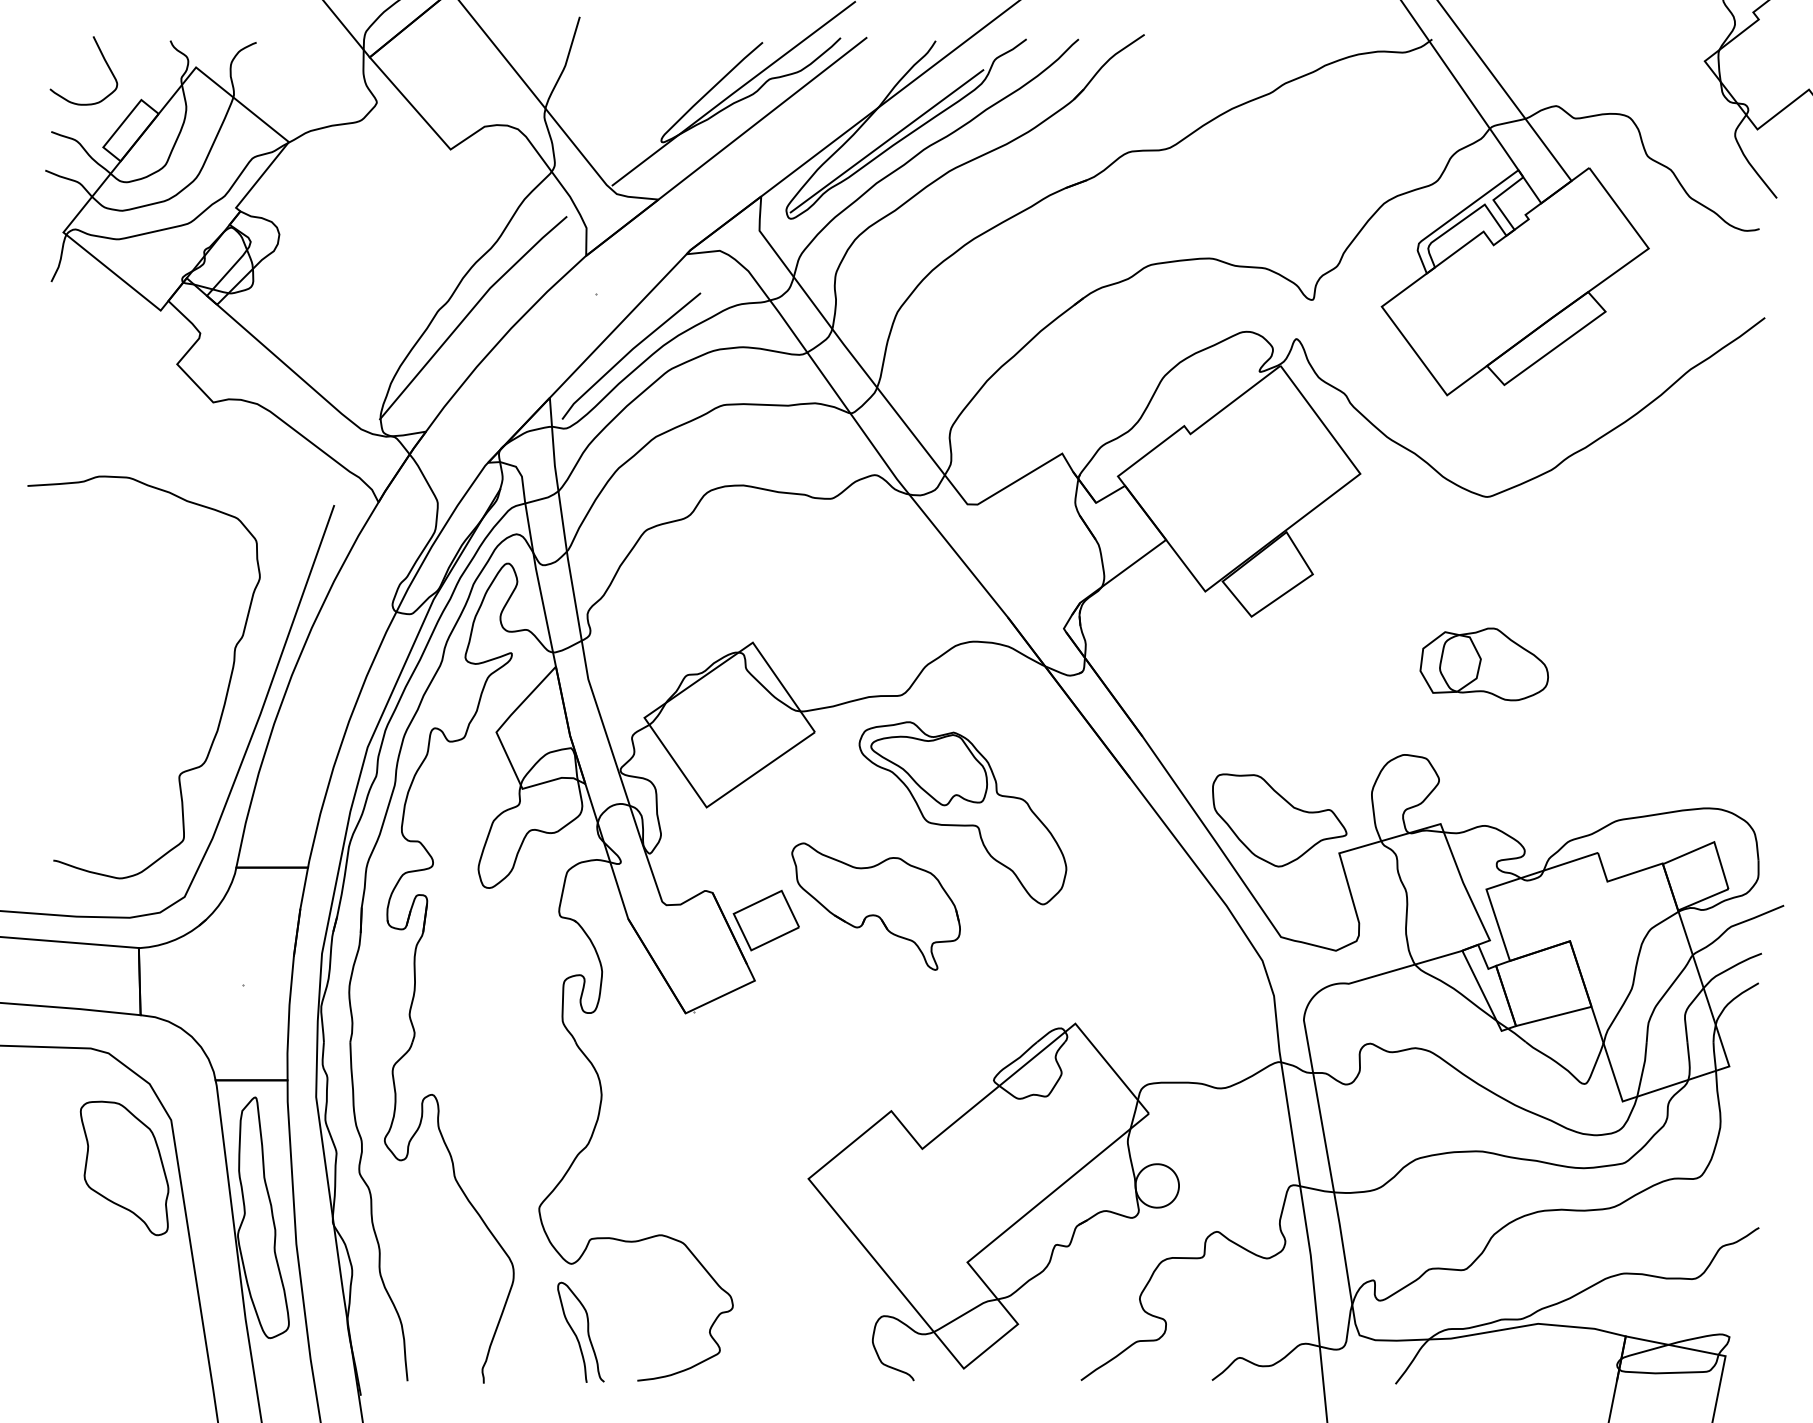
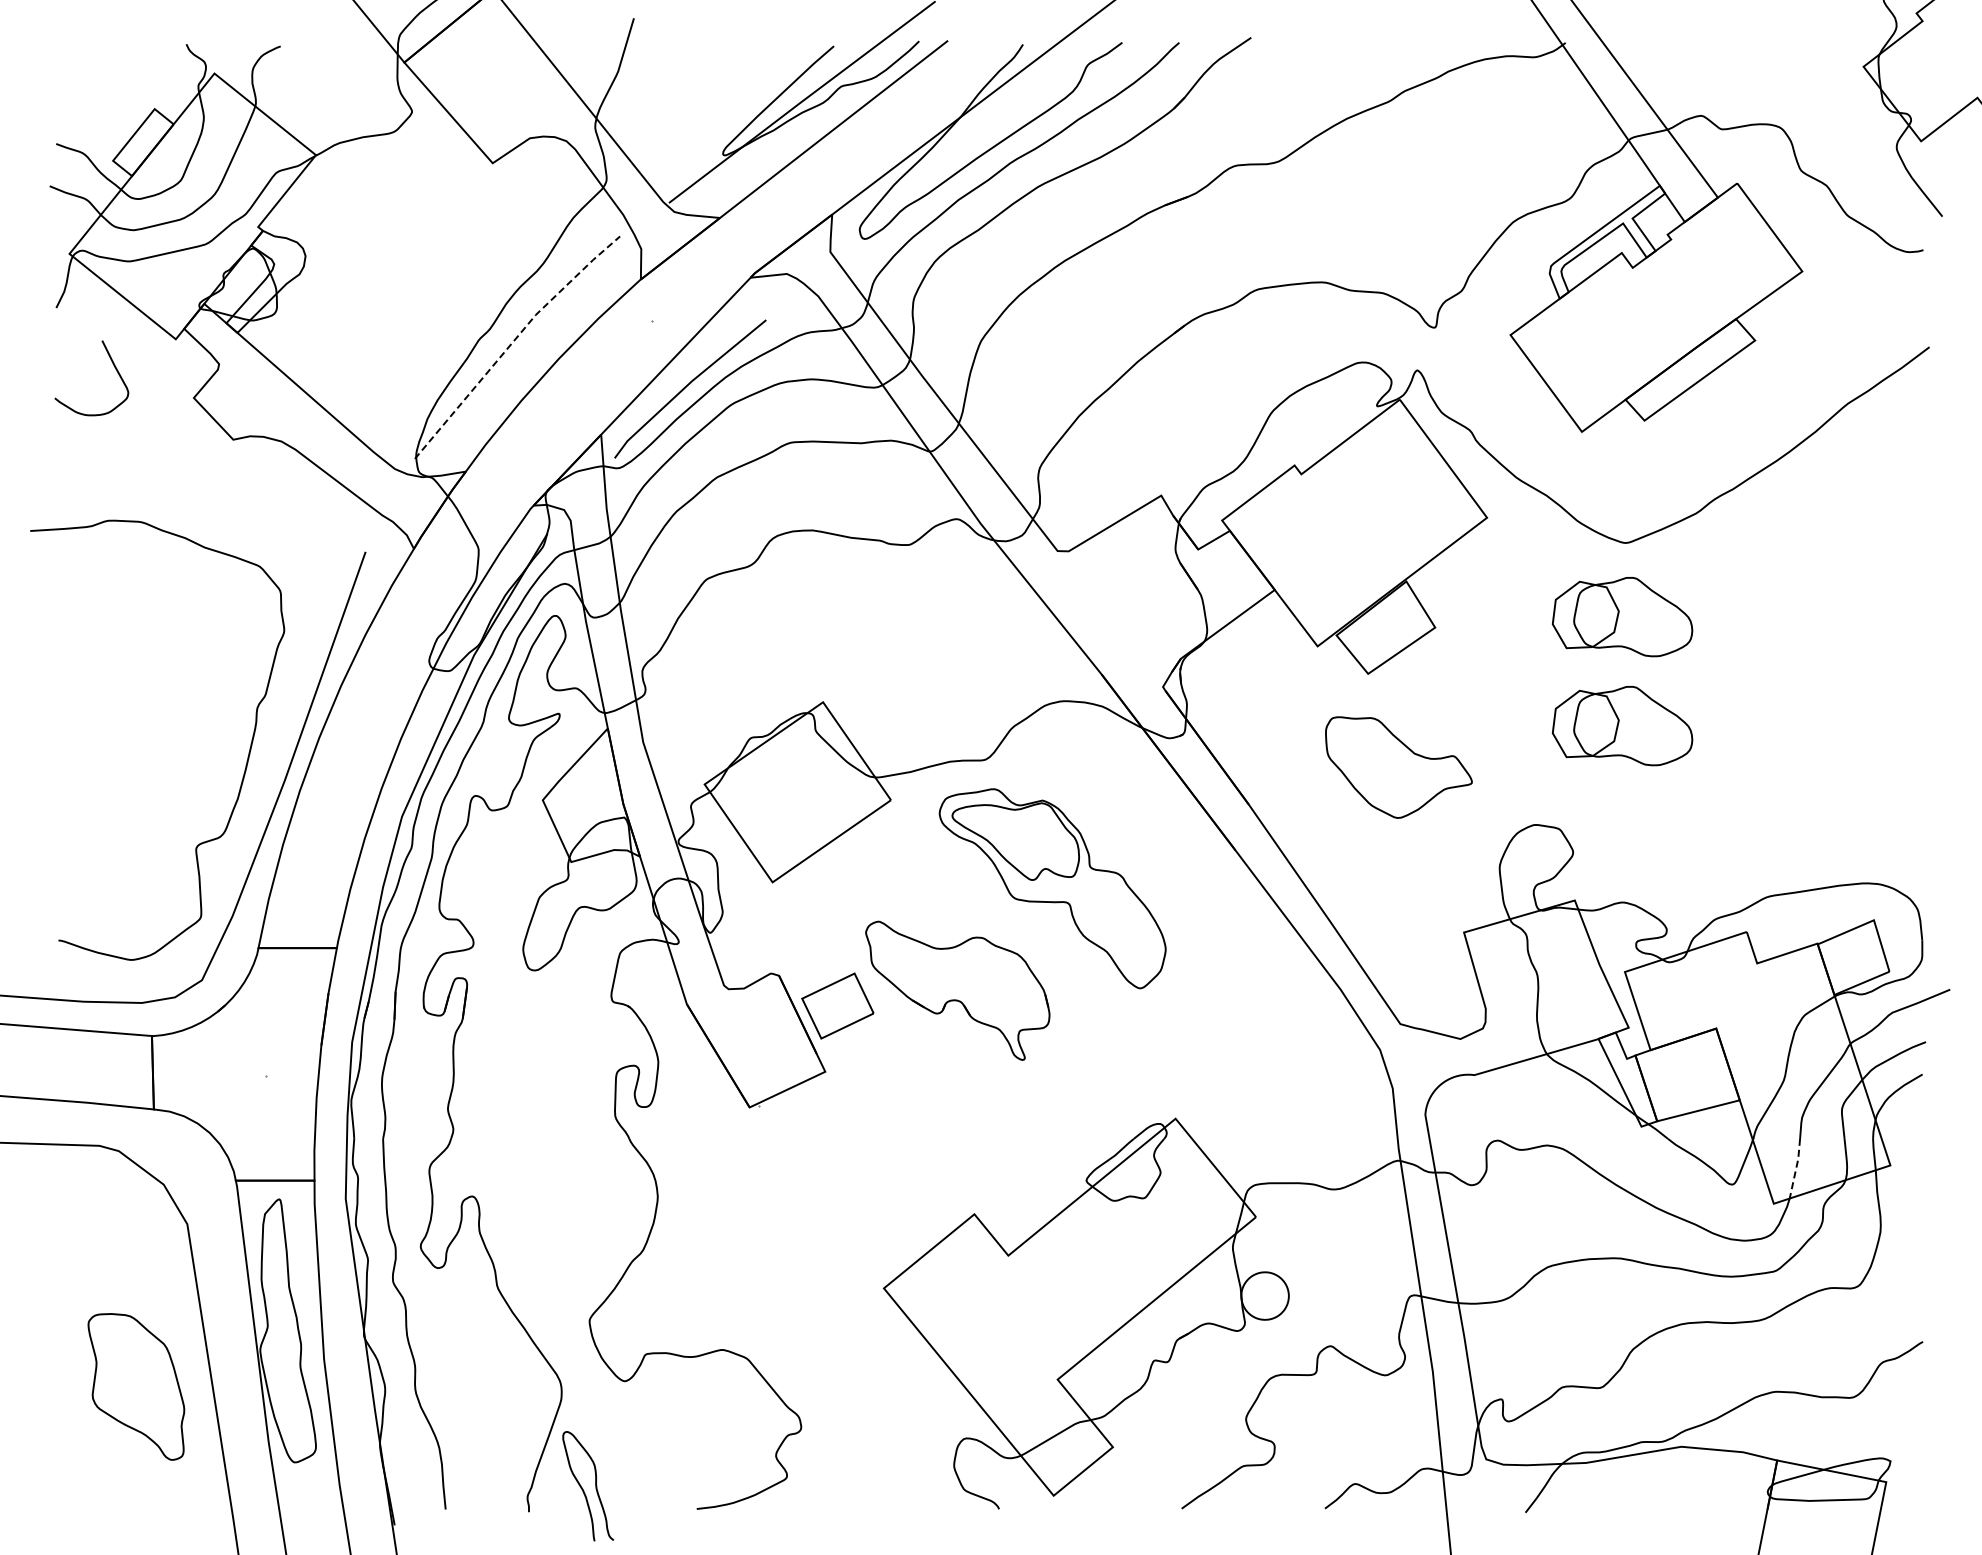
curve: (104, 61) -> (114, 367), moved
line: (886, 141) -> (969, 154), removed
line: (469, 312) -> (513, 341), solid -> dashed
part: (1484, 565) -> (1622, 617), added
part: (1279, 820) -> (1398, 767), moved
line: (1643, 1069) -> (1796, 1168), solid -> dashed
part: (124, 1168) -> (136, 1386), moved
curve: (577, 1336) -> (584, 1490), moved

